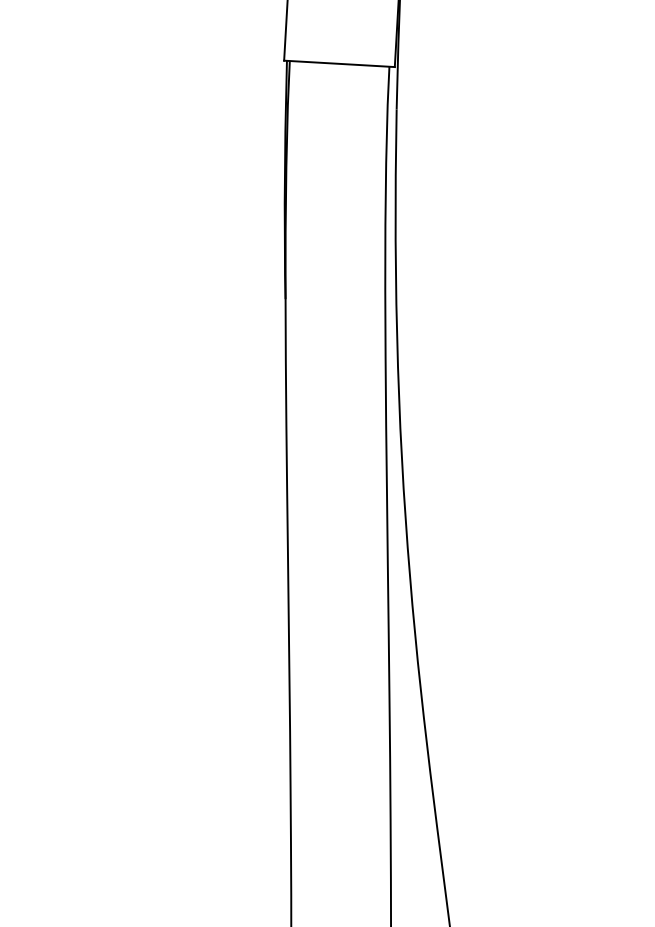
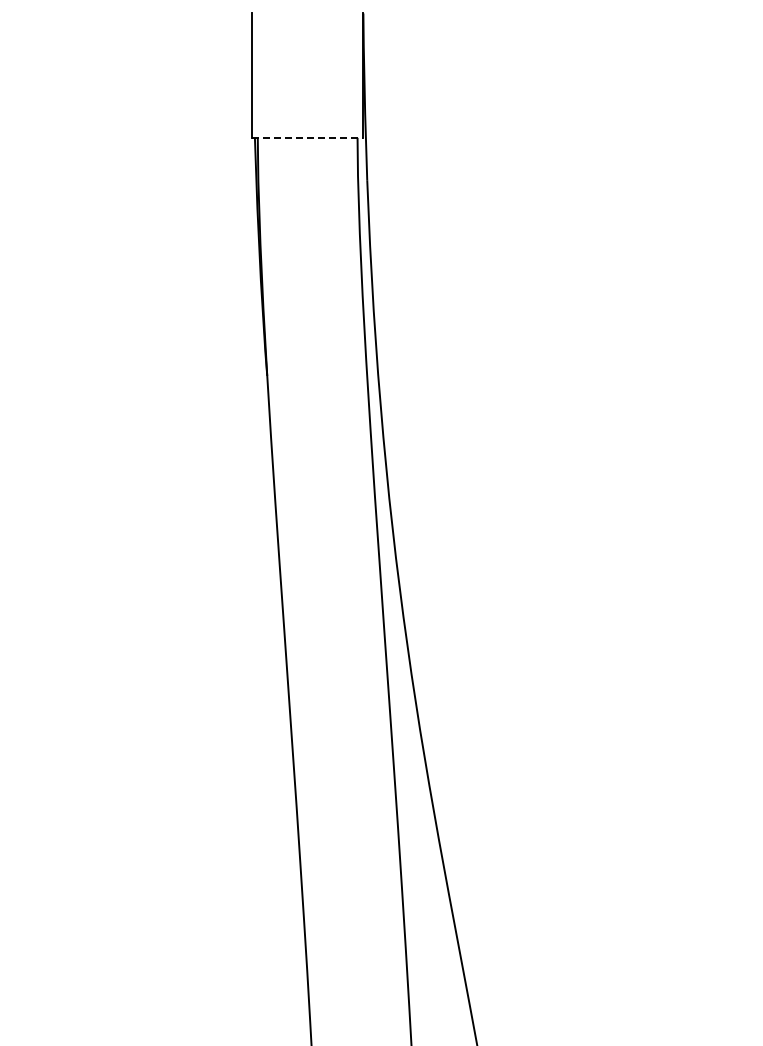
line: (340, 63) -> (308, 137), solid -> dashed

